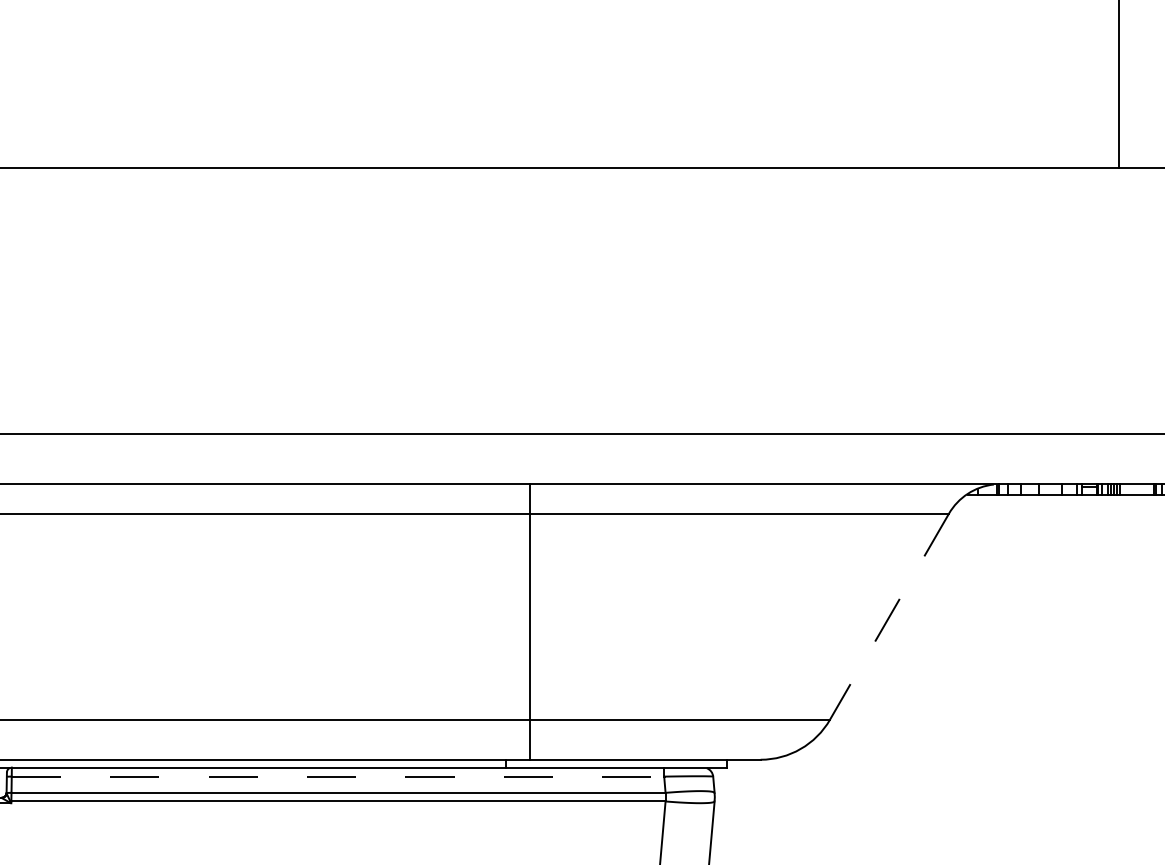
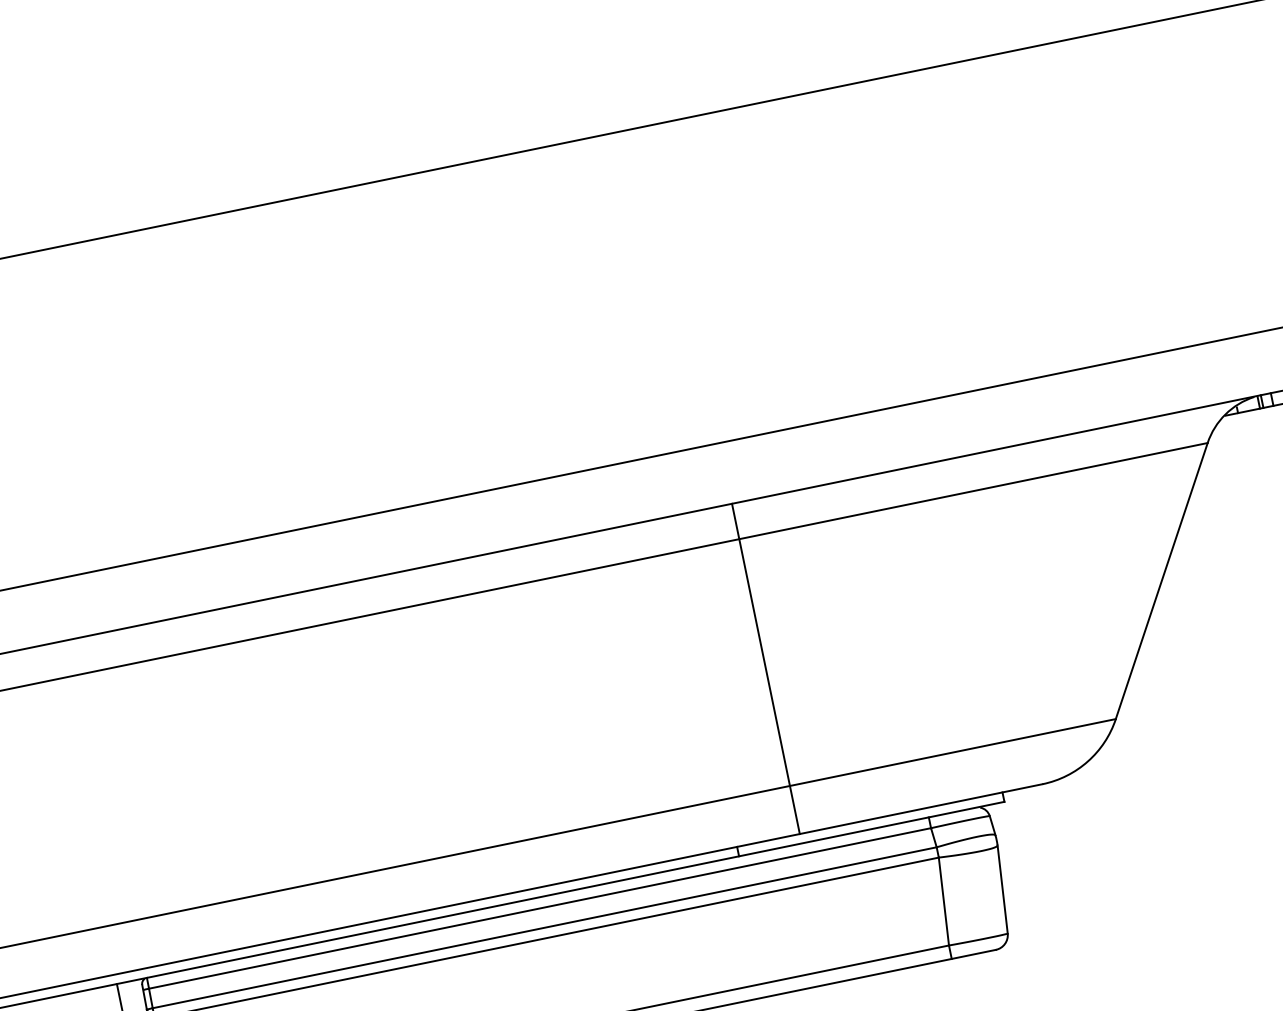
line: (889, 616) -> (1161, 580), dashed -> solid
line: (530, 621) -> (766, 668), moved
line: (338, 776) -> (540, 908), dashed -> solid

